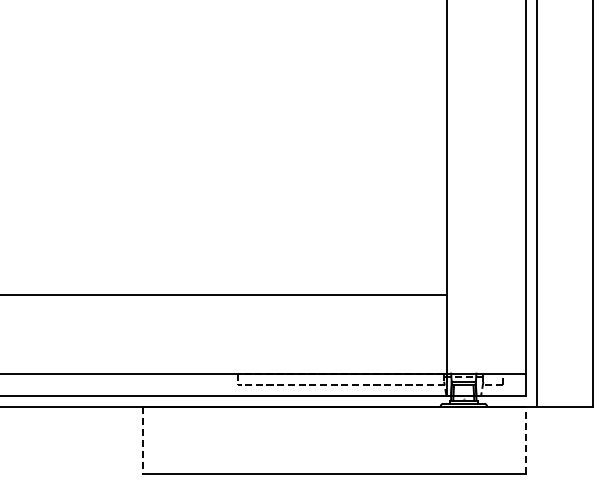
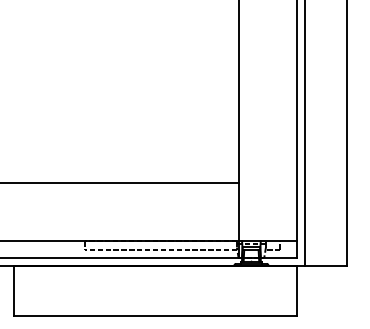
line: (525, 440) -> (297, 290), dashed -> solid
line: (142, 441) -> (13, 291), dashed -> solid

